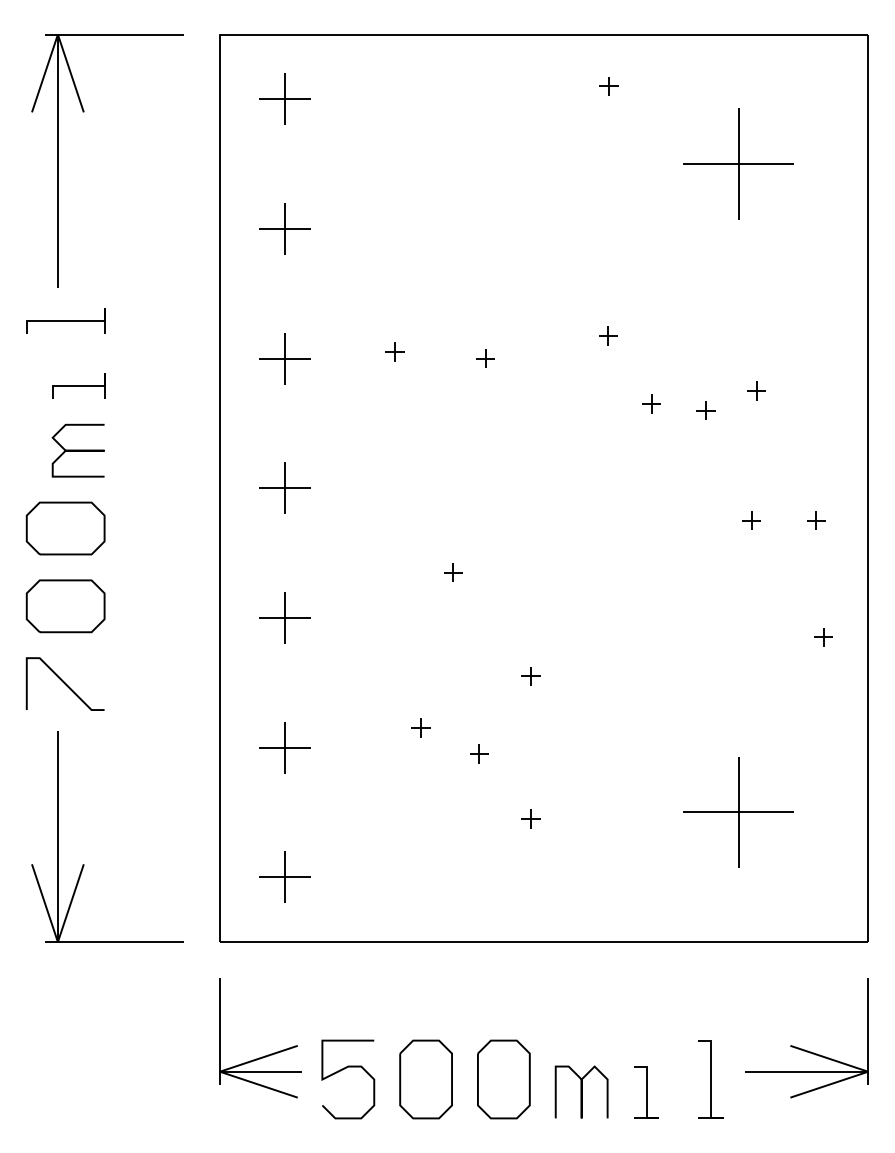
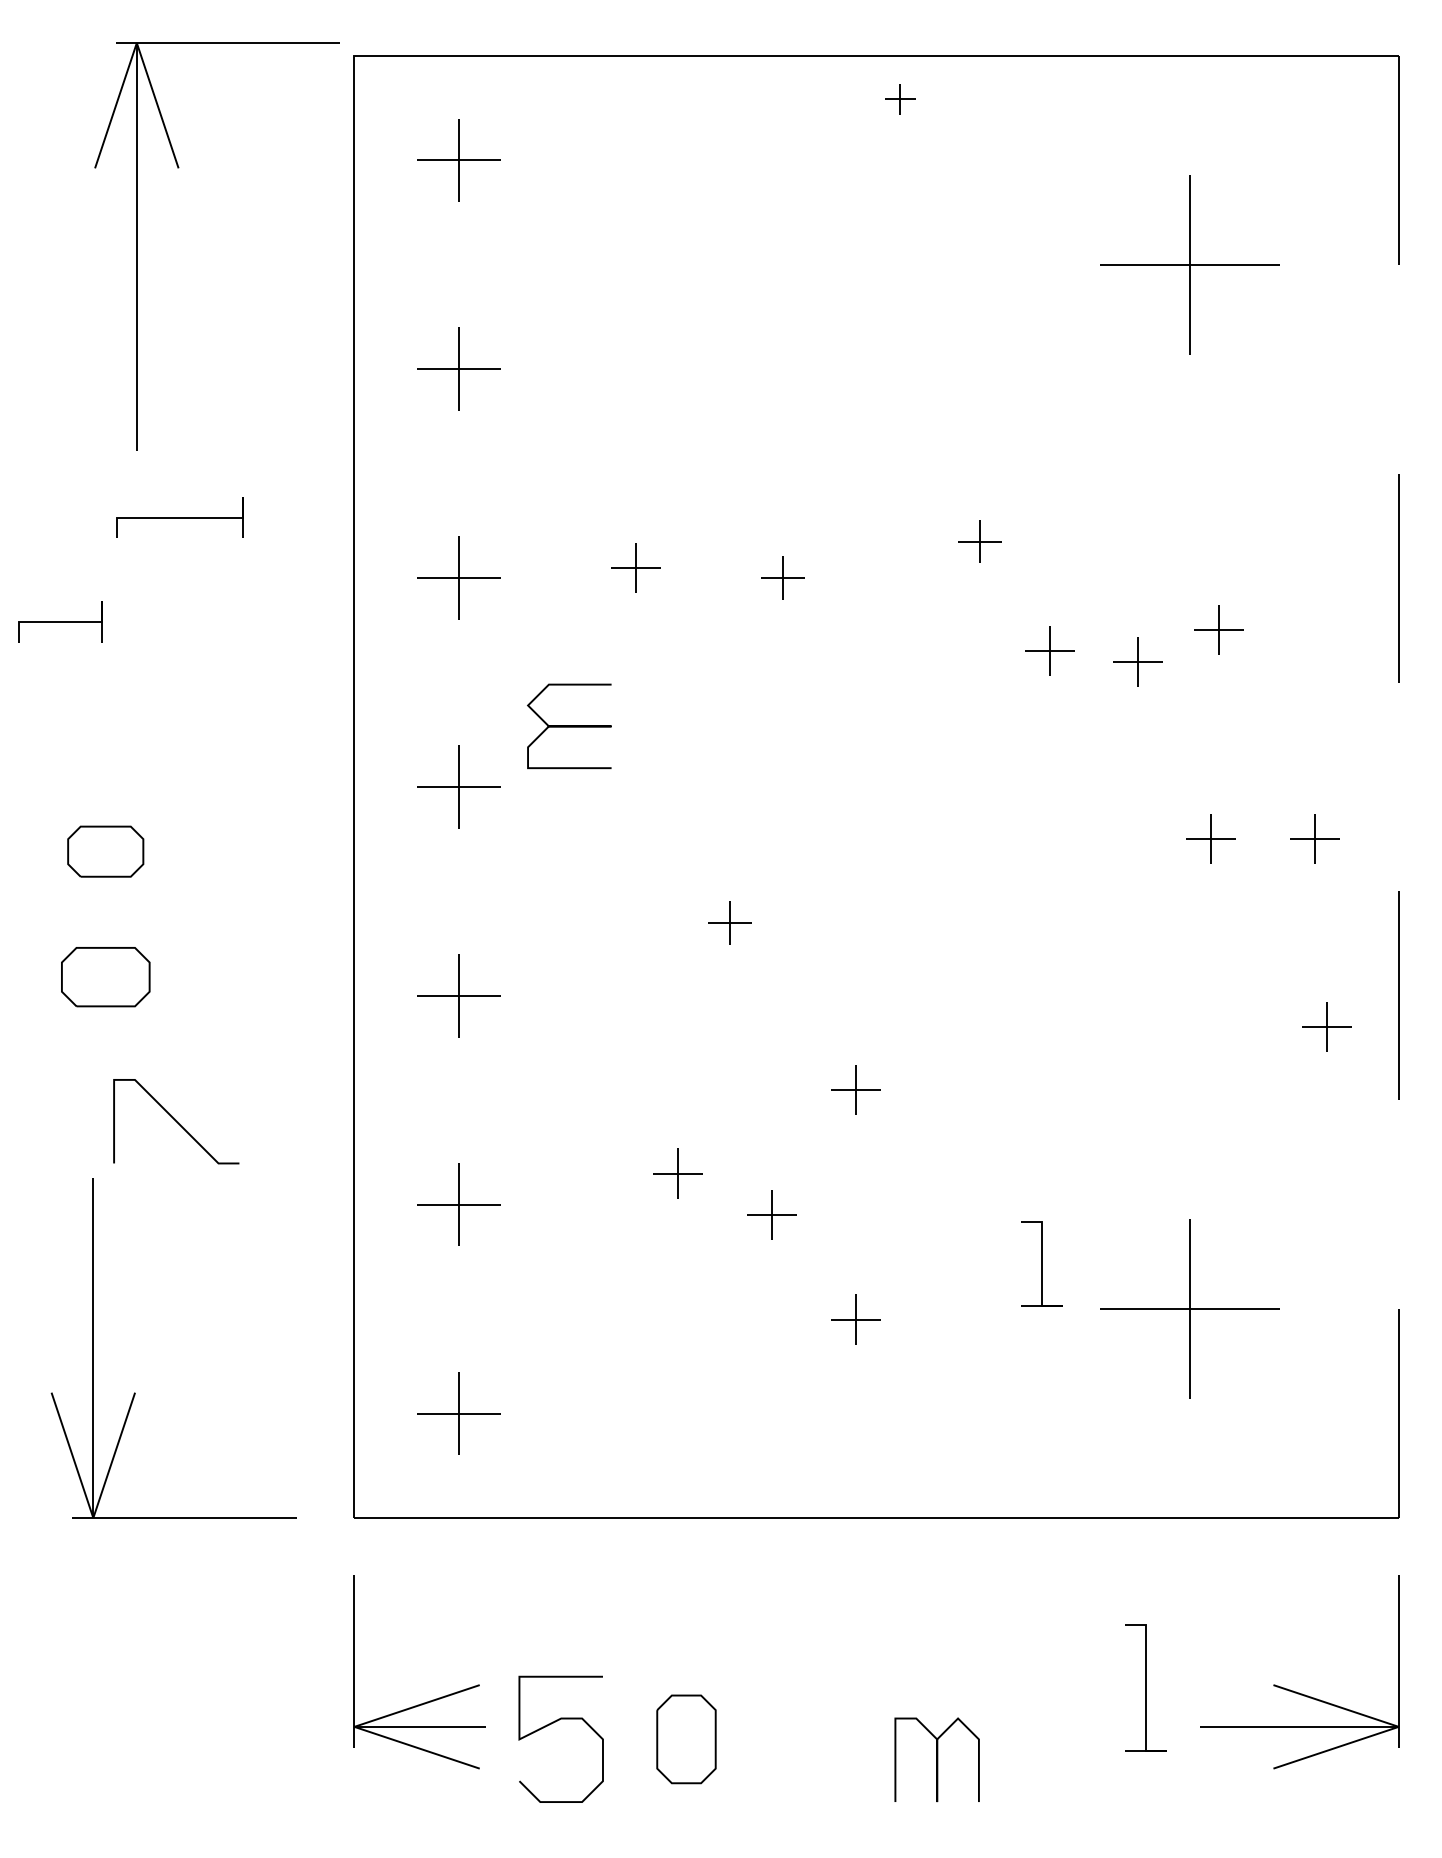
part: (608, 86) -> (899, 99), moved
part: (58, 160) -> (137, 245), moved
line: (65, 320) -> (179, 516), moved
part: (608, 335) -> (980, 540), size x1.4
part: (394, 351) -> (635, 566), size x1.6
part: (485, 358) -> (782, 577), size x1.4
line: (78, 385) -> (60, 621), moved
part: (756, 390) -> (1218, 629), size x1.6
part: (651, 403) -> (1049, 650), size x1.6
part: (705, 410) -> (1136, 661), size x1.6
curve: (77, 450) -> (567, 726), moved
line: (868, 488) -> (1399, 787), solid -> dashed
part: (751, 520) -> (1210, 838), size x1.6
part: (816, 520) -> (1315, 838), size x1.6
part: (65, 528) -> (105, 851), size x0.6
part: (453, 572) -> (730, 922), size x1.4
part: (65, 606) -> (105, 977), size x0.7
part: (823, 637) -> (1326, 1027), size x1.6
part: (530, 676) -> (854, 1090), size x1.6
line: (64, 683) -> (174, 1120), moved
part: (420, 727) -> (677, 1172), size x1.6
part: (479, 753) -> (772, 1214), size x1.6
part: (530, 818) -> (854, 1318), size x1.6
part: (425, 1079) -> (685, 1739), size x0.7
part: (503, 1079) -> (811, 1739), removed
line: (710, 1079) -> (1144, 1687), moved
line: (646, 1092) -> (1041, 1264), moved

